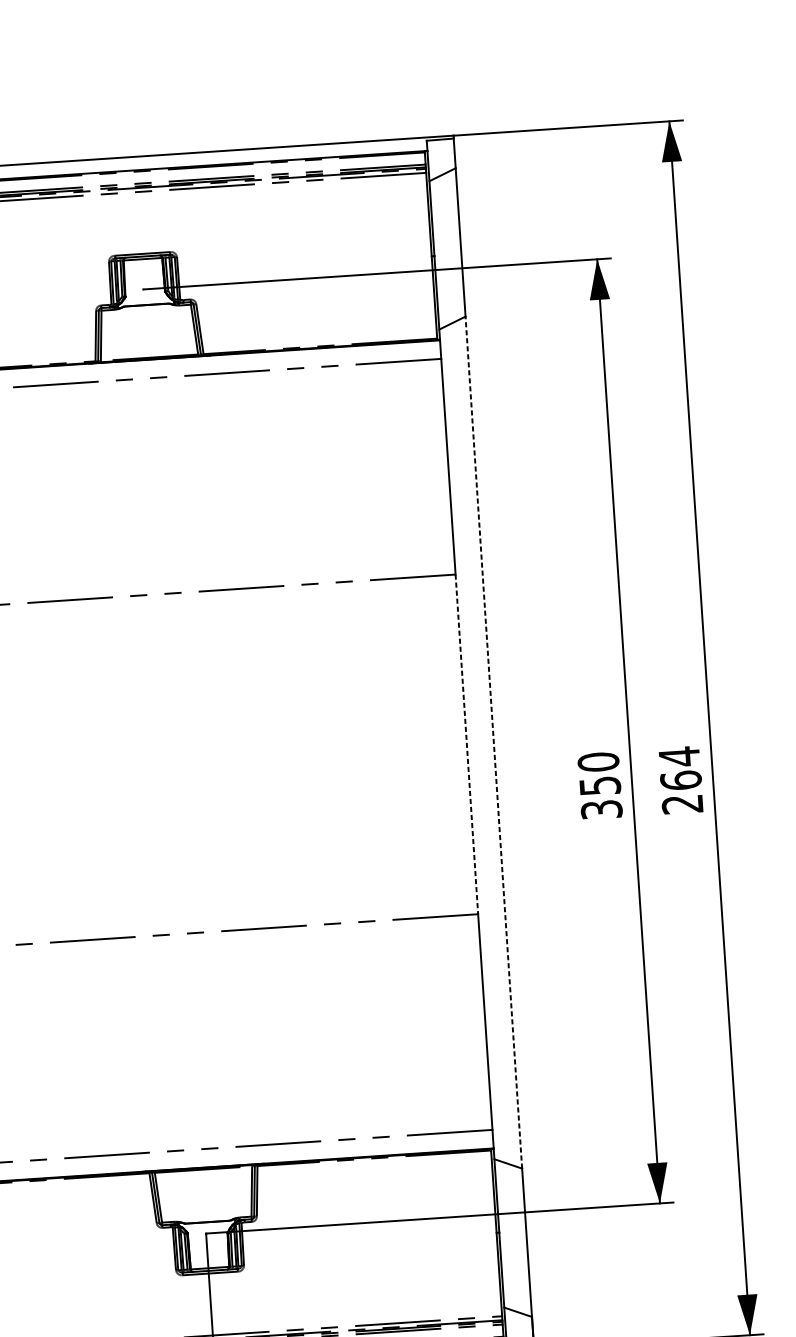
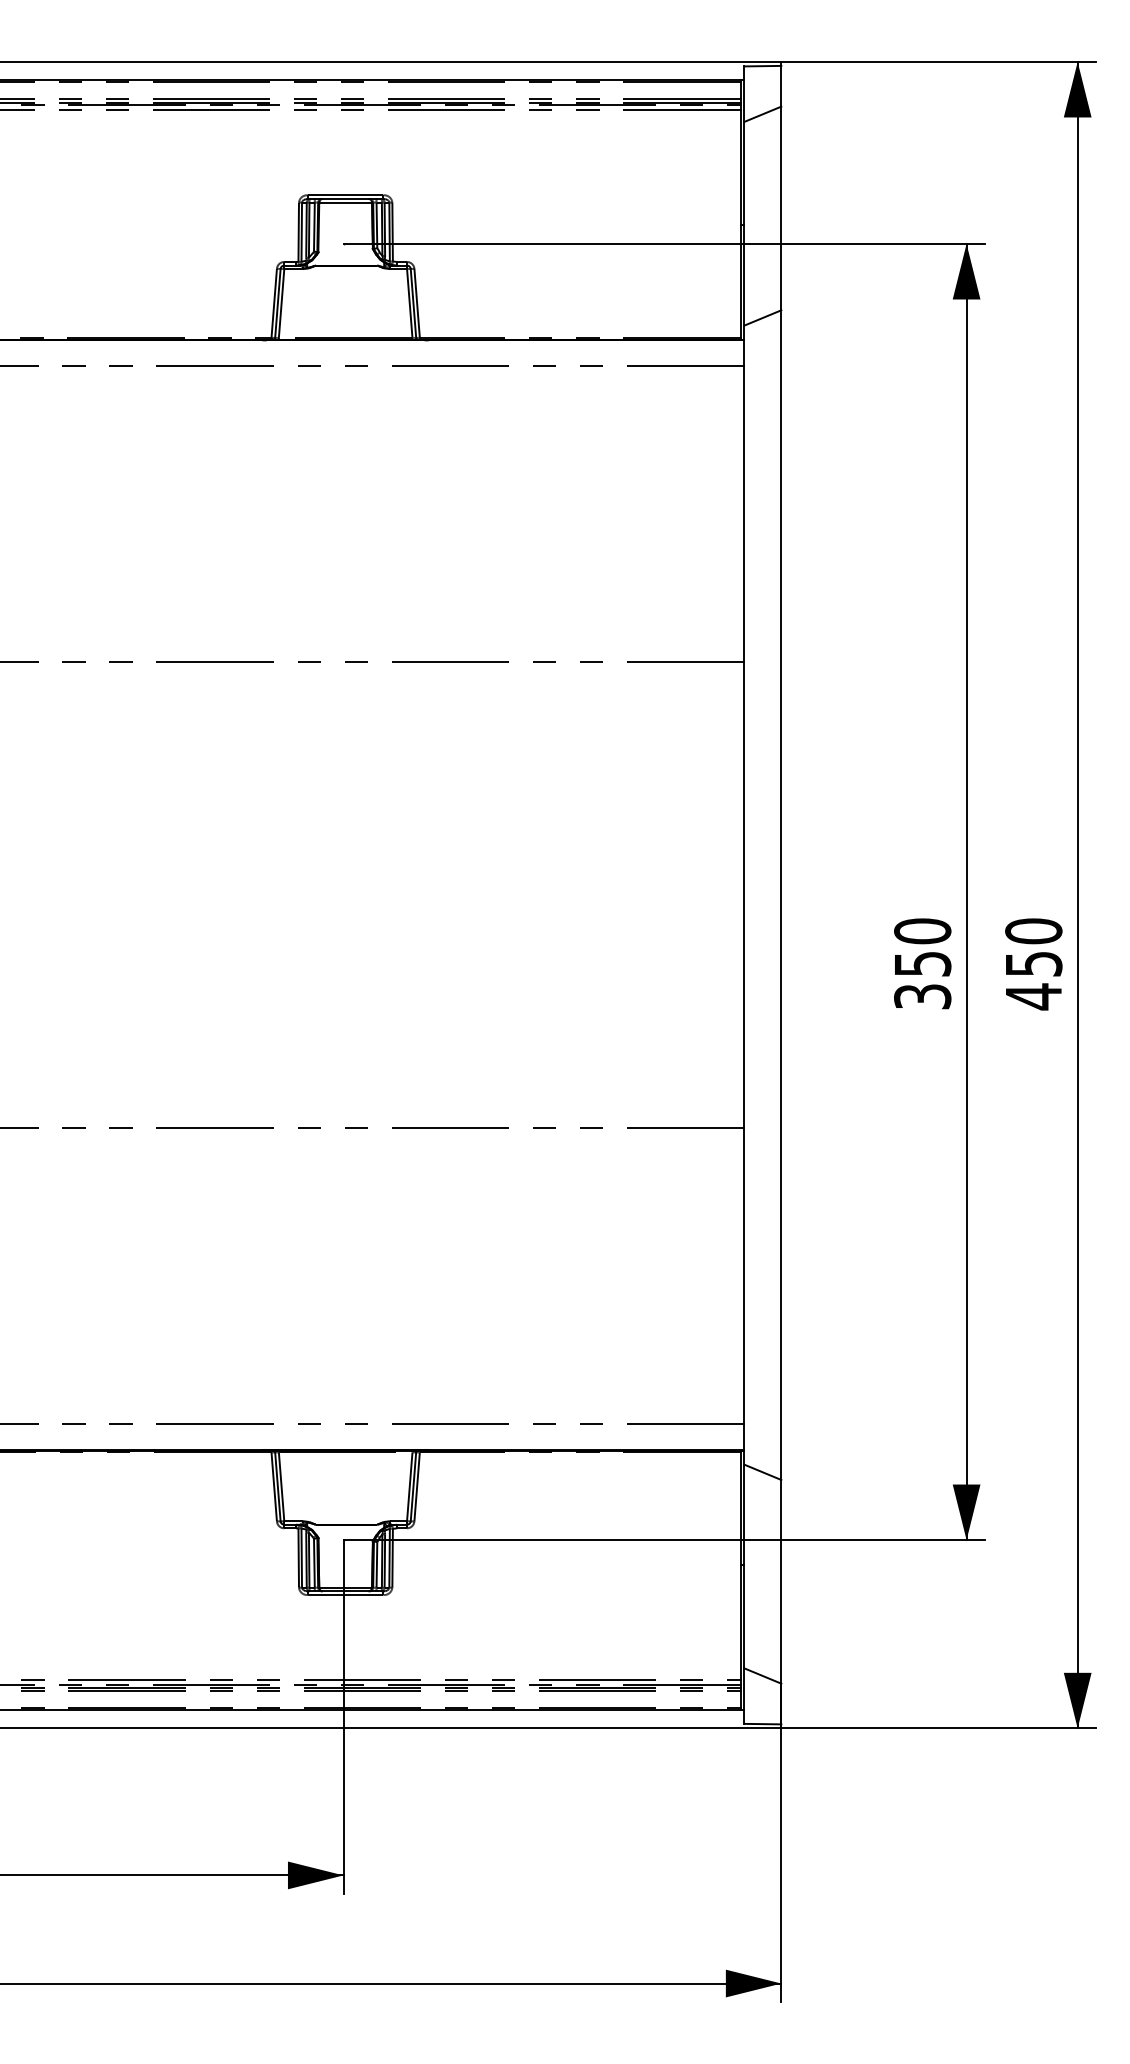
line: (493, 742) -> (781, 895), dashed -> solid
line: (467, 744) -> (744, 895), dashed -> solid
text: (680, 780) -> (1033, 963), 264 -> 450

